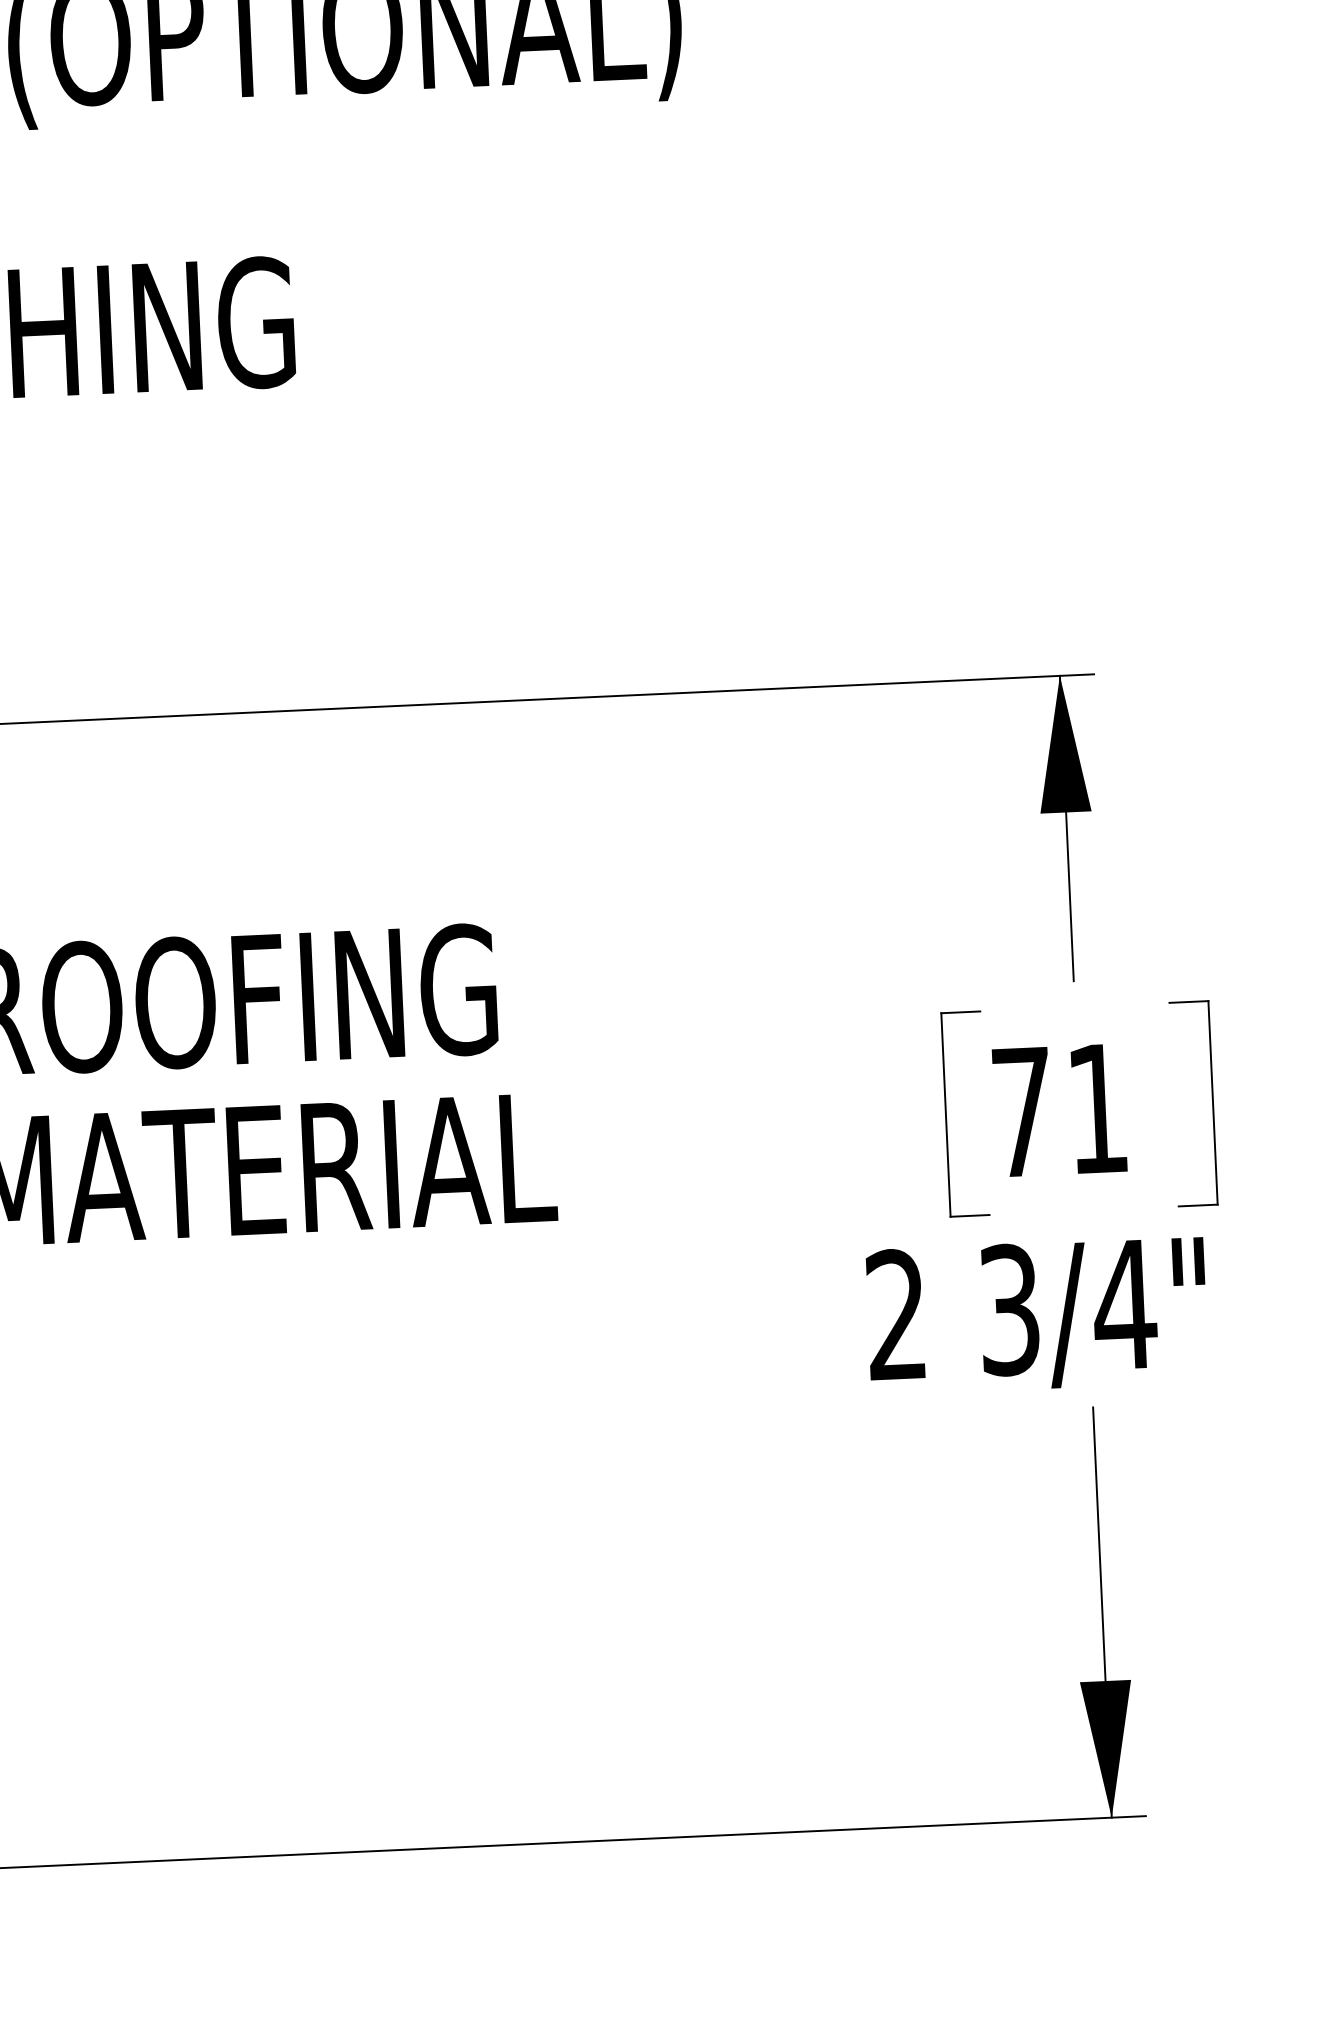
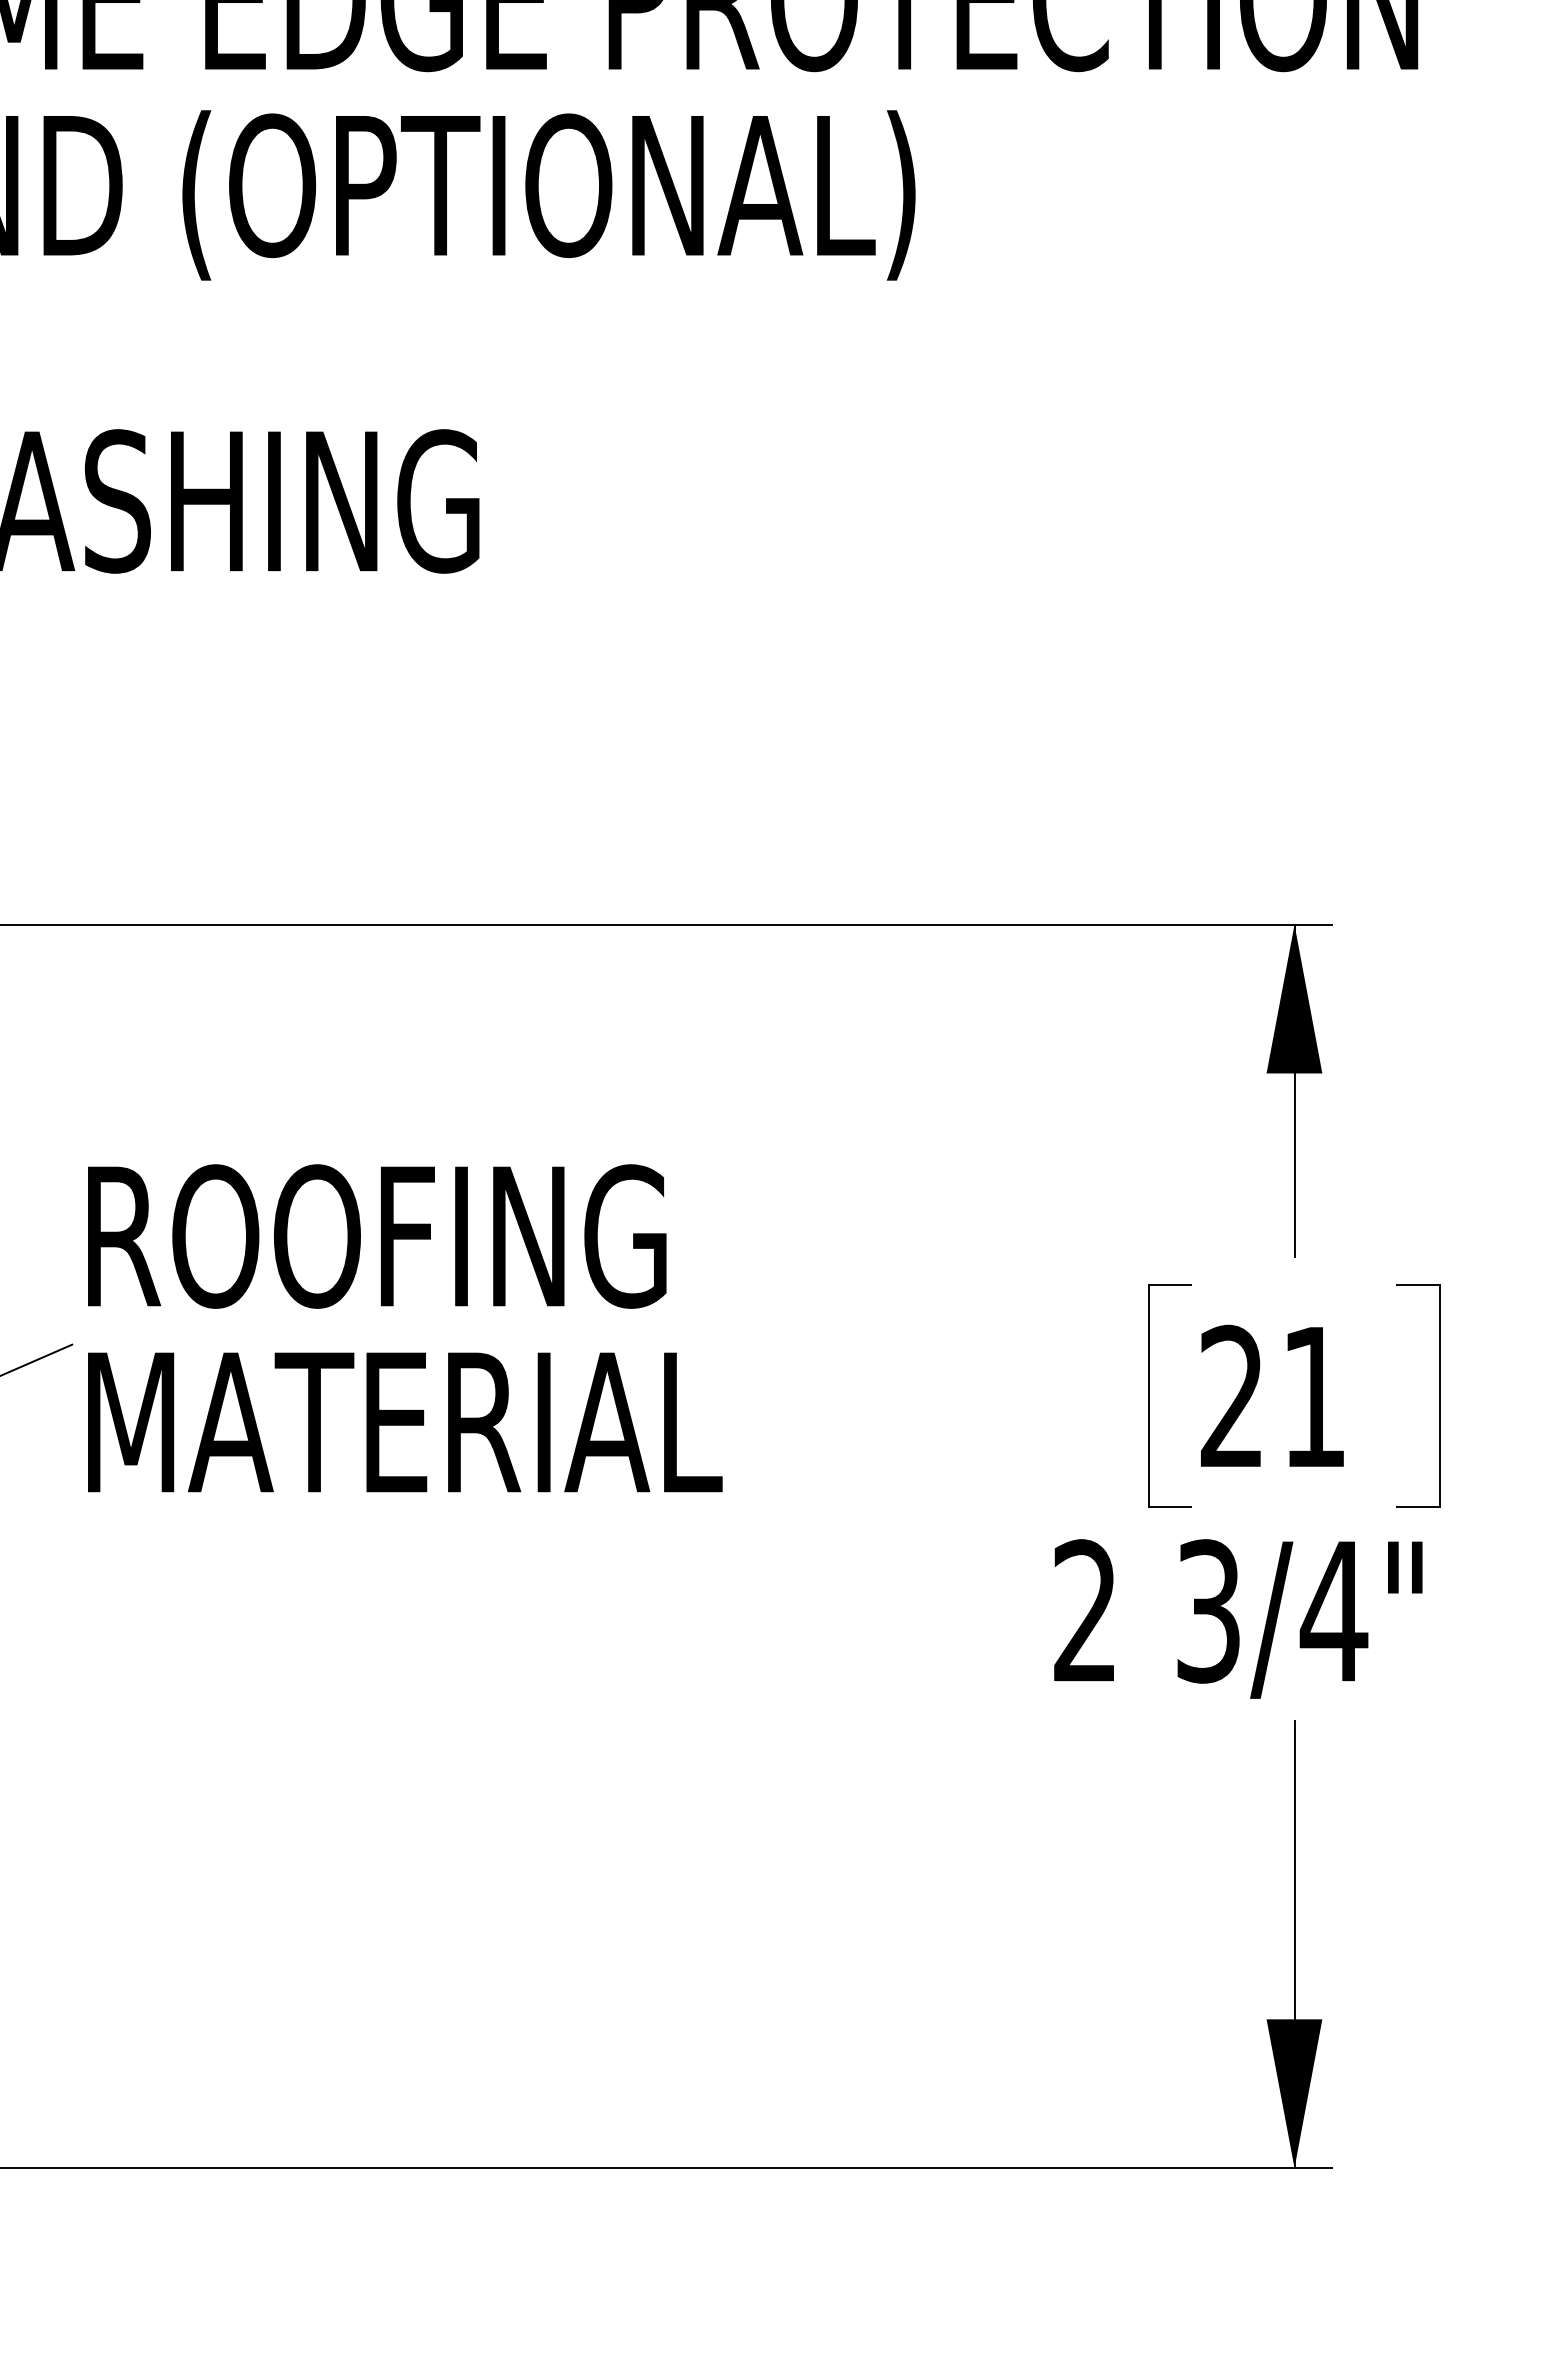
text: (1021, 1110) -> (1231, 1395), 71 -> 21

